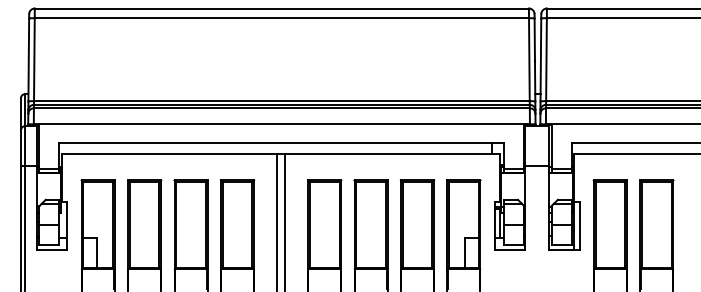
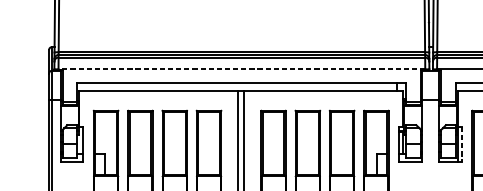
line: (281, 124) -> (241, 69), solid -> dashed
line: (579, 226) -> (461, 144), solid -> dashed

